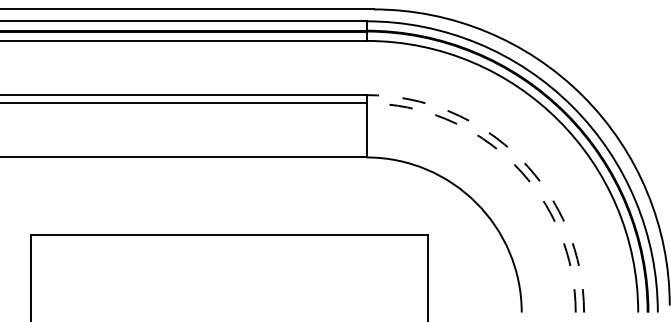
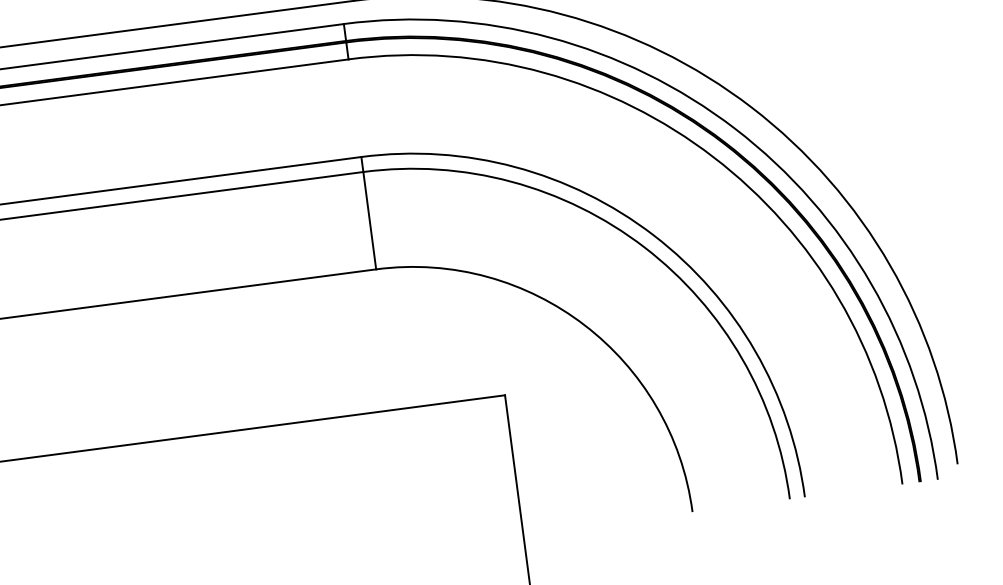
arc: (520, 158) -> (653, 234), dashed -> solid
arc: (514, 164) -> (644, 246), dashed -> solid

